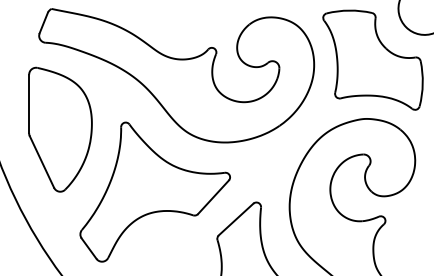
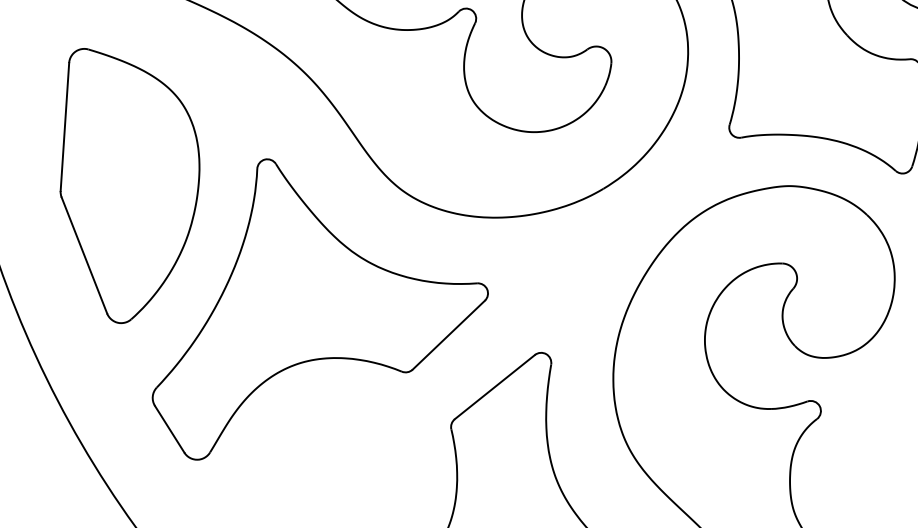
part: (60, 129) -> (129, 187), moved

